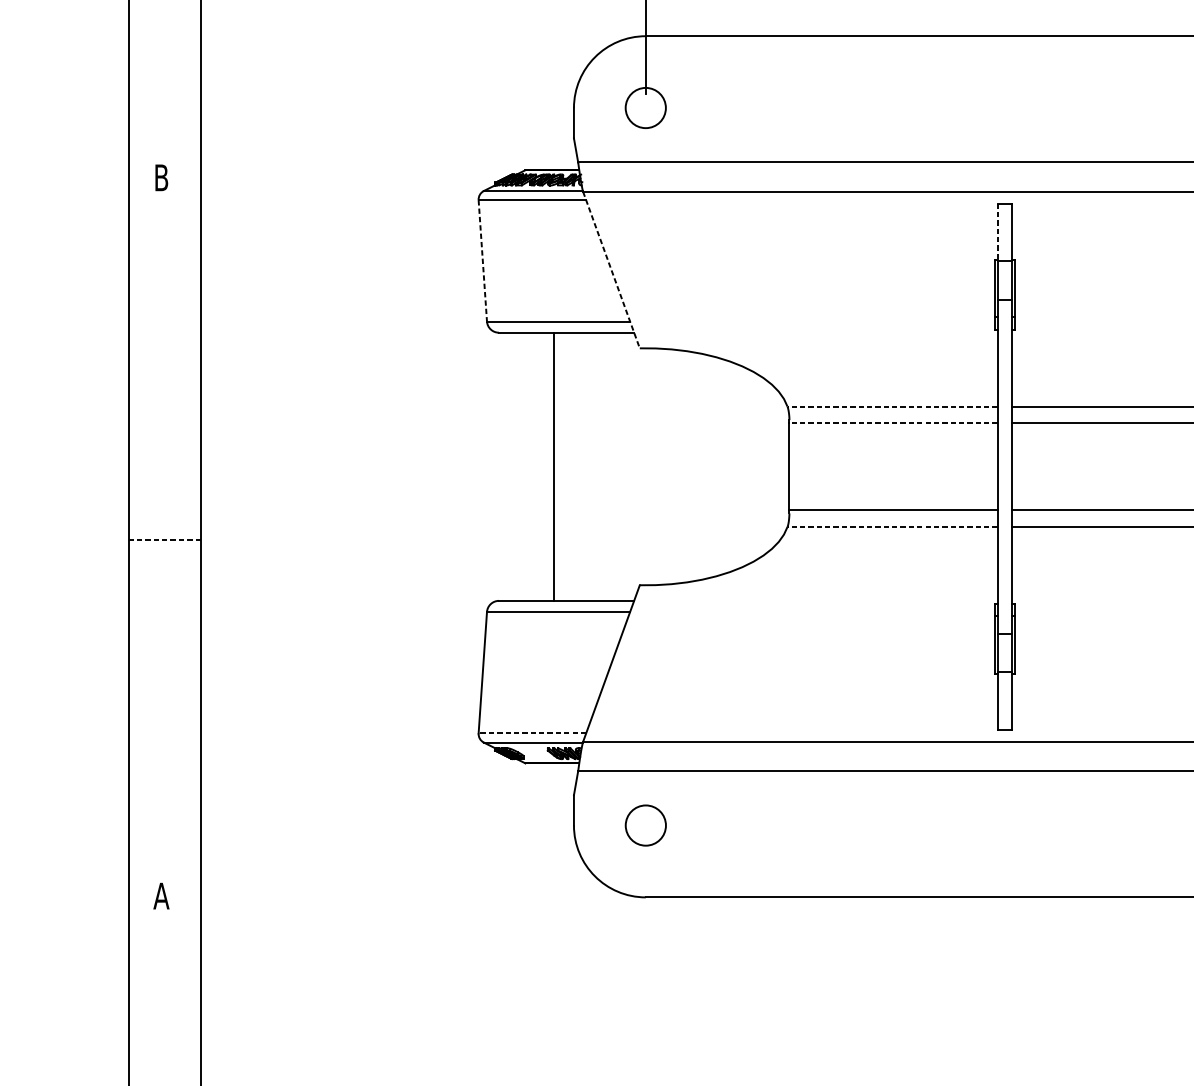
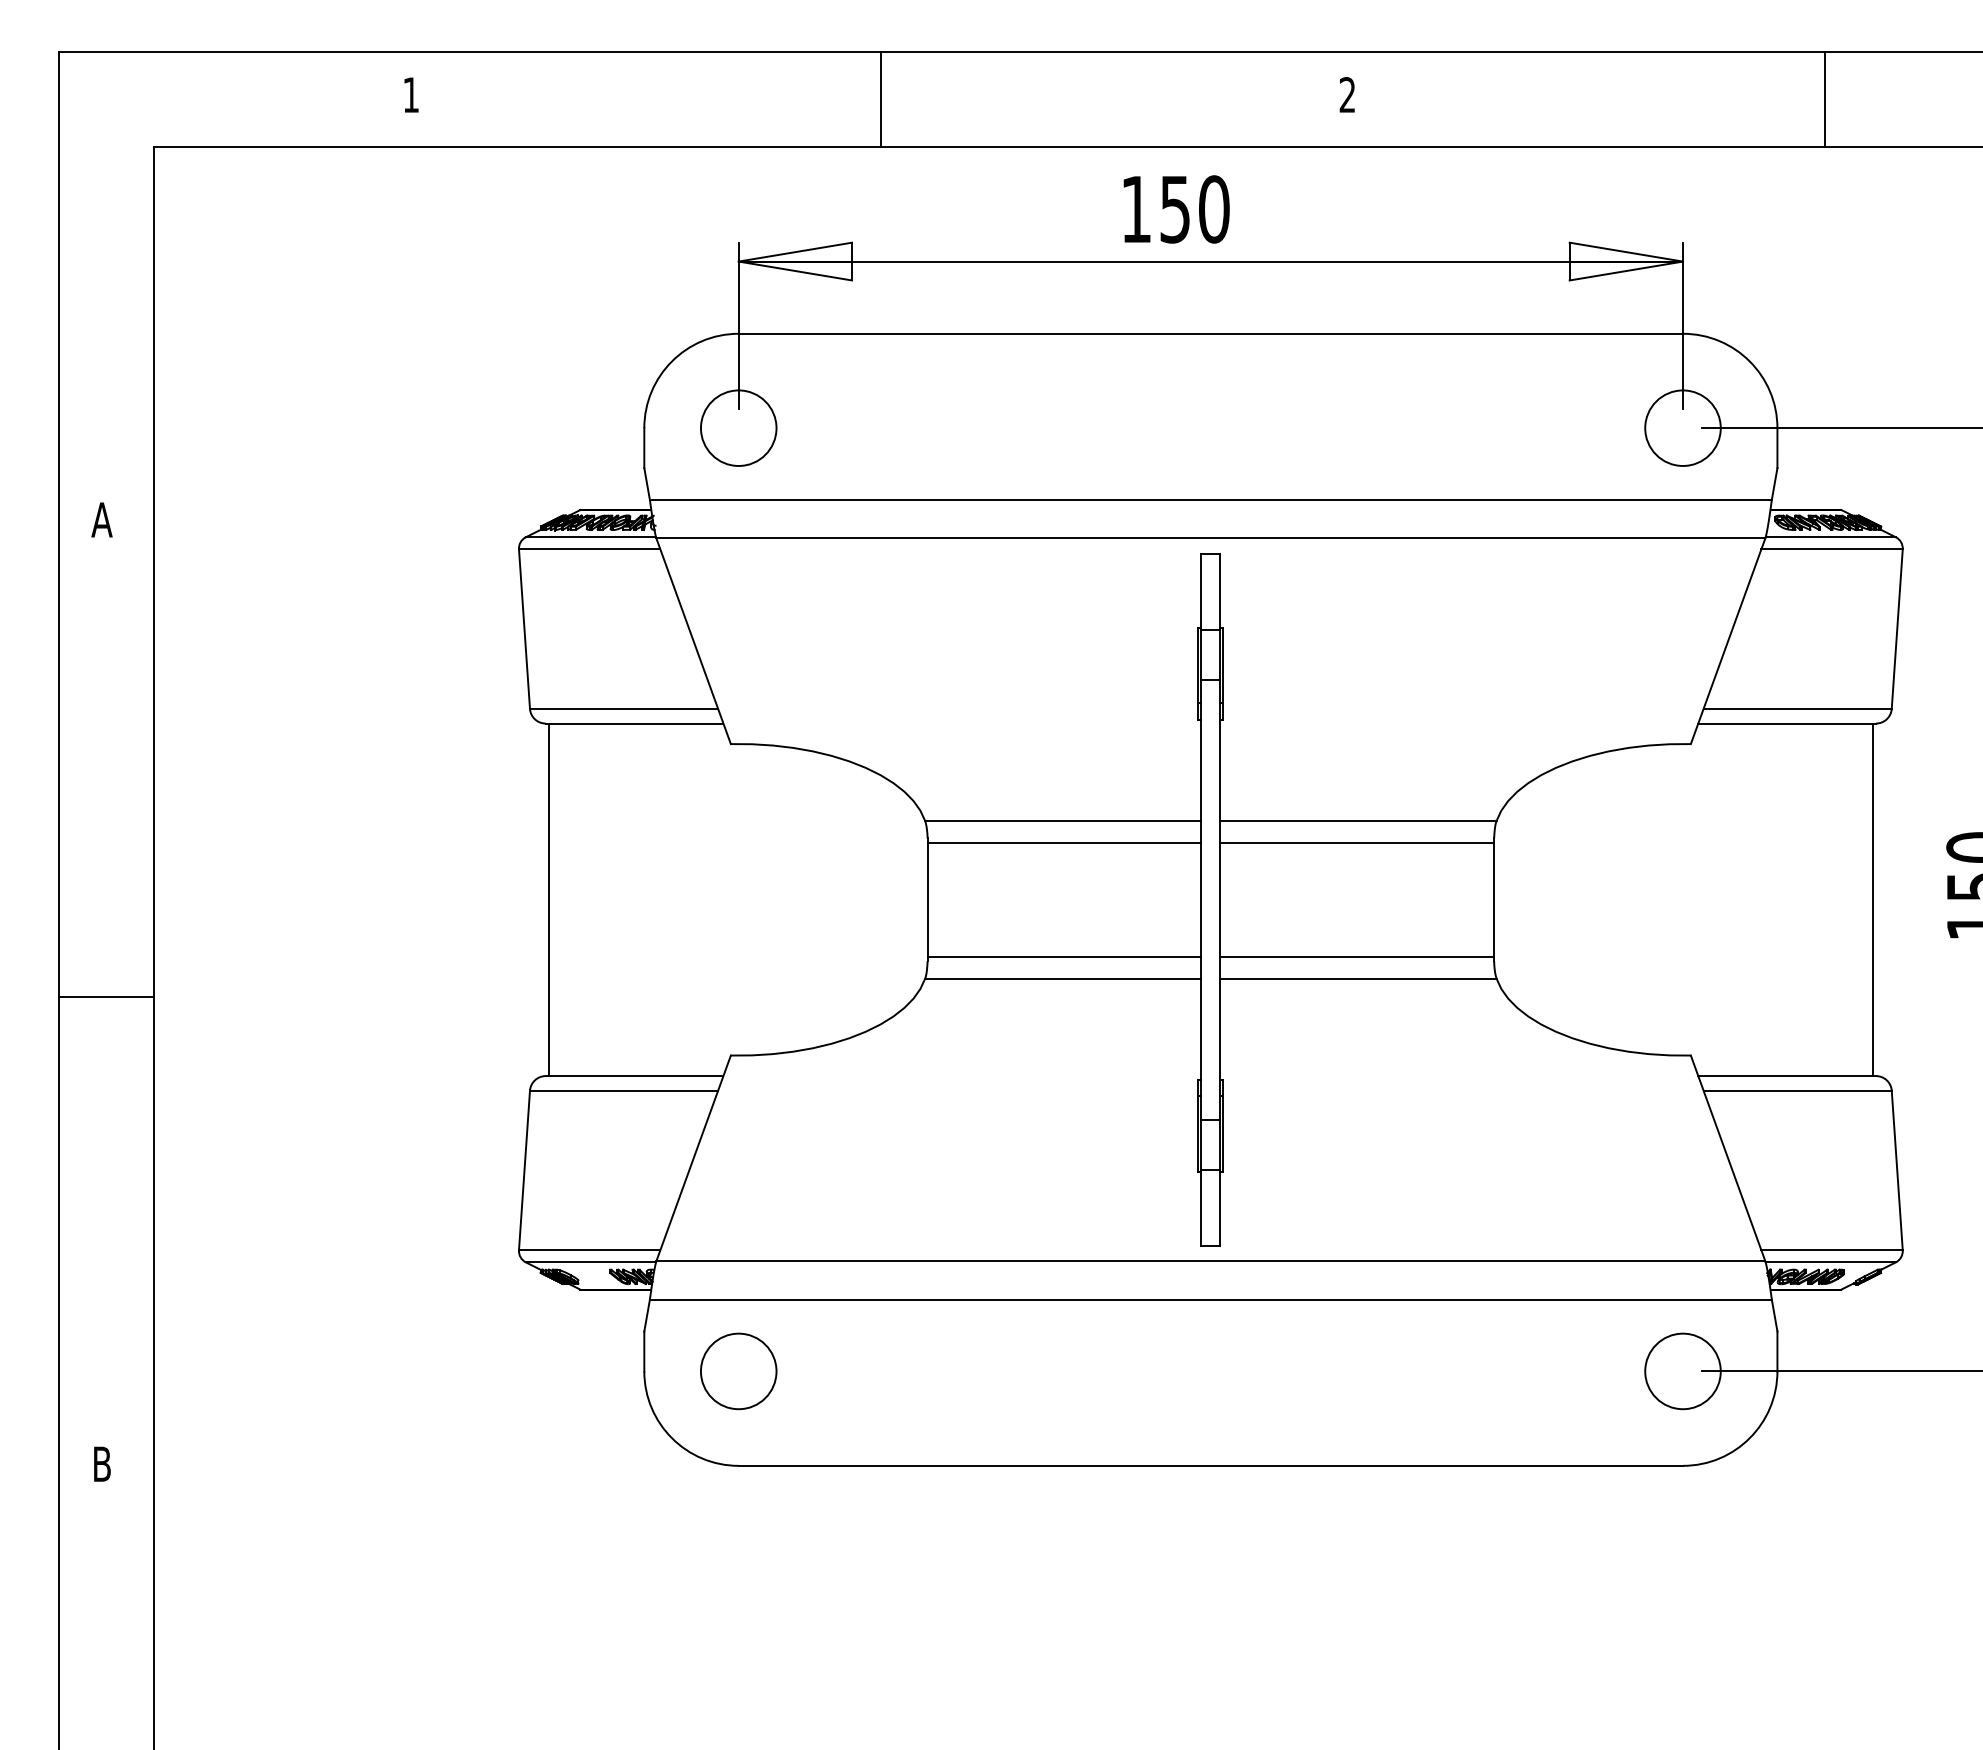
circle: (645, 107) -> (738, 427), size x1.43
text: (161, 177) -> (101, 519), B -> A
line: (997, 232) -> (1201, 591), dashed -> solid
line: (482, 261) -> (524, 629), dashed -> solid
line: (611, 270) -> (693, 641), dashed -> solid
line: (892, 406) -> (1062, 820), dashed -> solid
line: (893, 423) -> (1064, 842), dashed -> solid
line: (553, 466) -> (548, 899), moved
line: (892, 526) -> (1062, 978), dashed -> solid
line: (164, 540) -> (106, 996), dashed -> solid
line: (532, 733) -> (589, 1250), dashed -> solid
circle: (645, 825) -> (738, 1371), size x1.43
text: (161, 895) -> (101, 1463), A -> B

